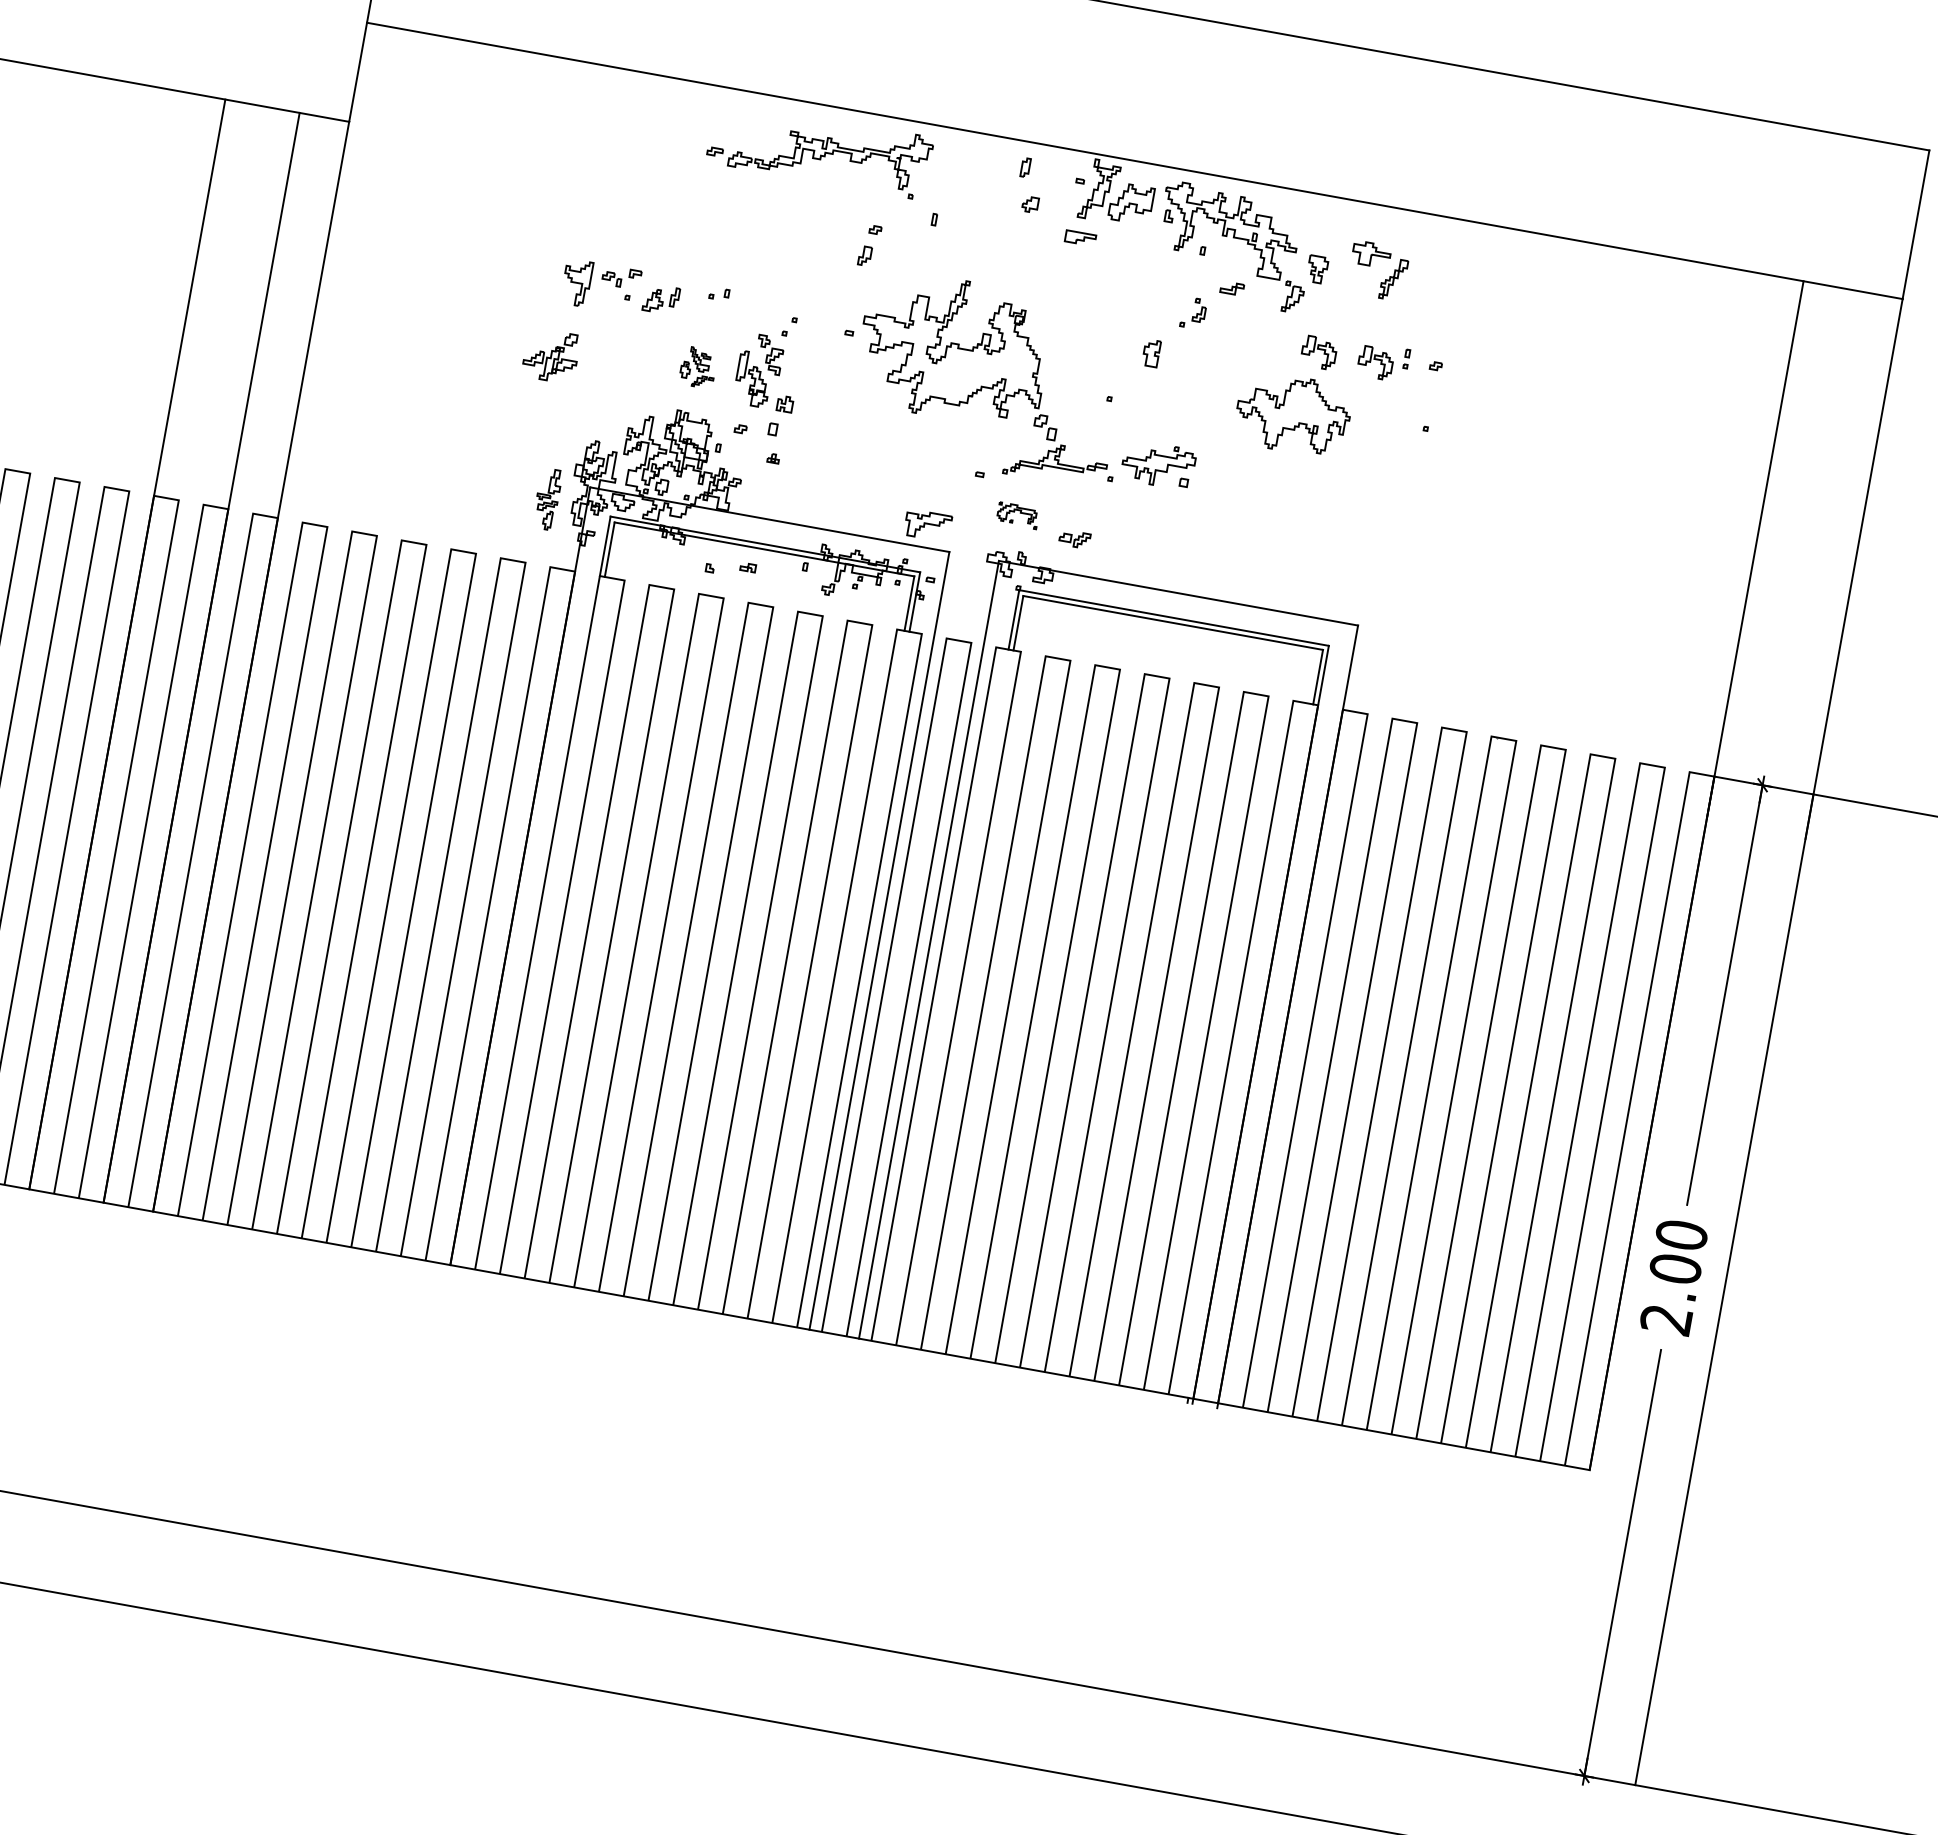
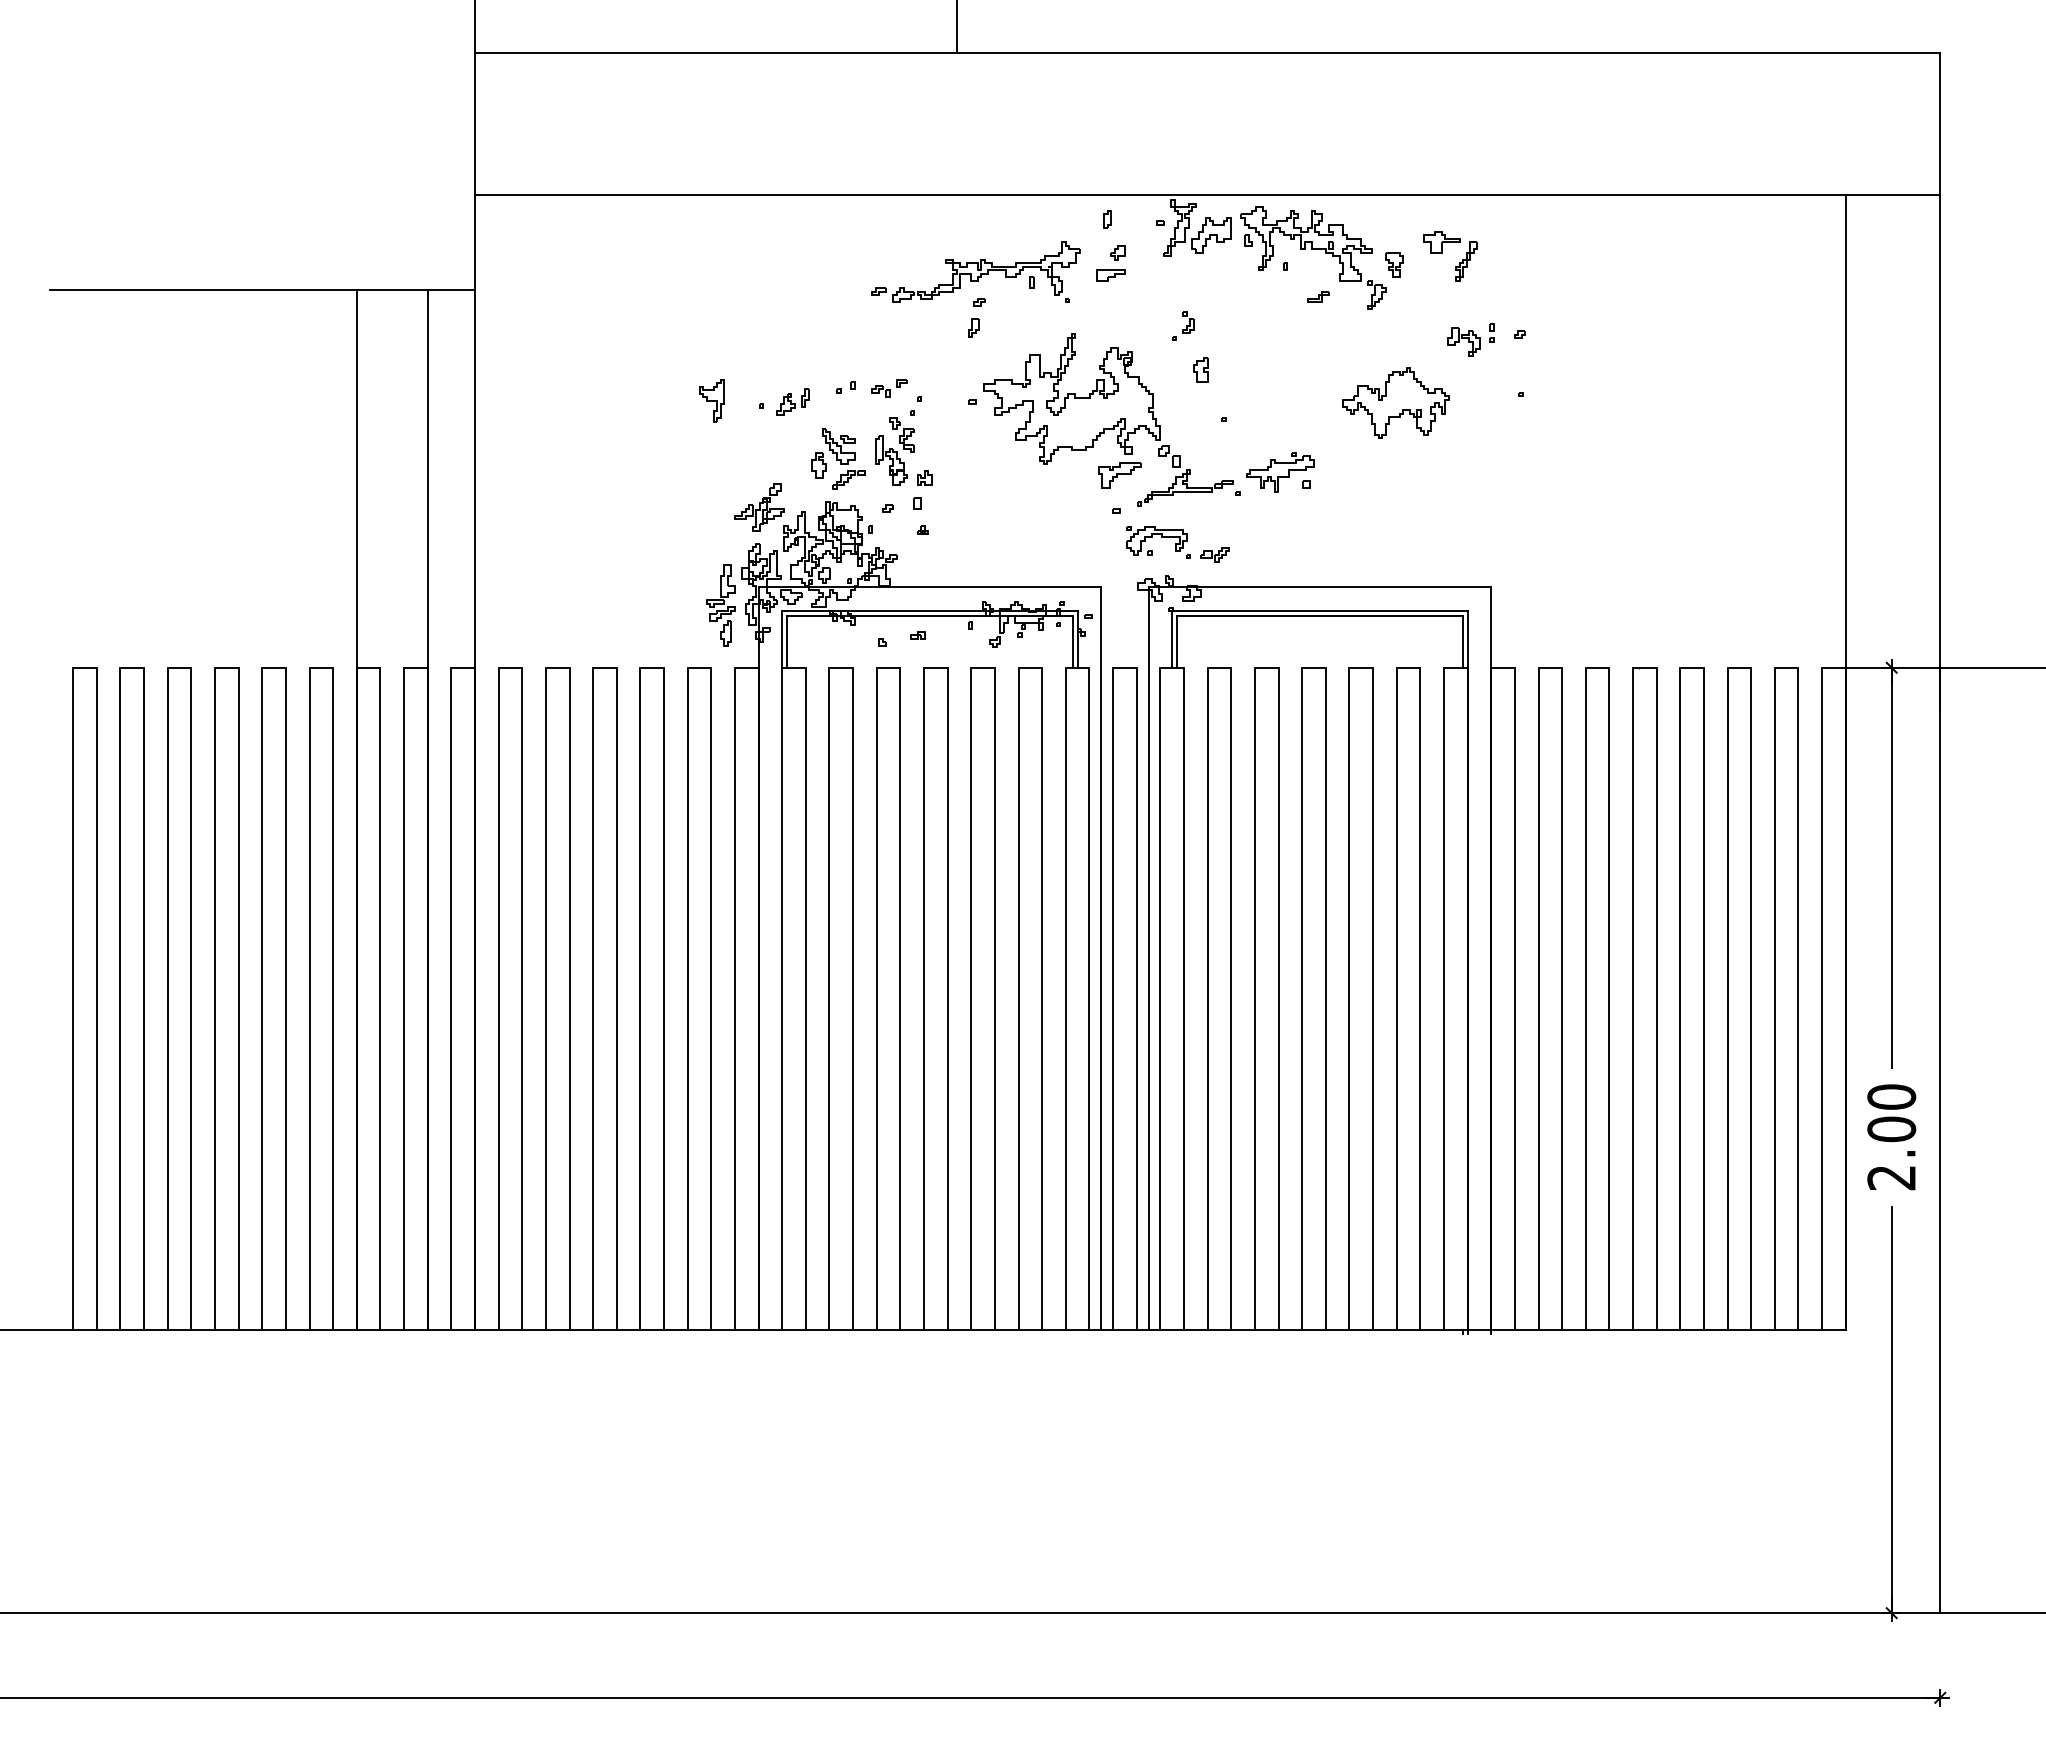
part: (819, 149) -> (975, 271), moved
part: (1079, 237) -> (1110, 275), moved
part: (621, 277) -> (889, 388), moved
part: (1193, 312) -> (1183, 325), moved
part: (1151, 352) -> (1200, 369), moved
part: (1318, 352) -> (1409, 341), removed
part: (551, 355) -> (759, 507), moved
part: (698, 367) -> (838, 458), size x1.67
part: (546, 499) -> (720, 605), size x1.43
part: (1017, 515) -> (1158, 542), size x1.67
part: (927, 525) -> (1119, 475), moved

